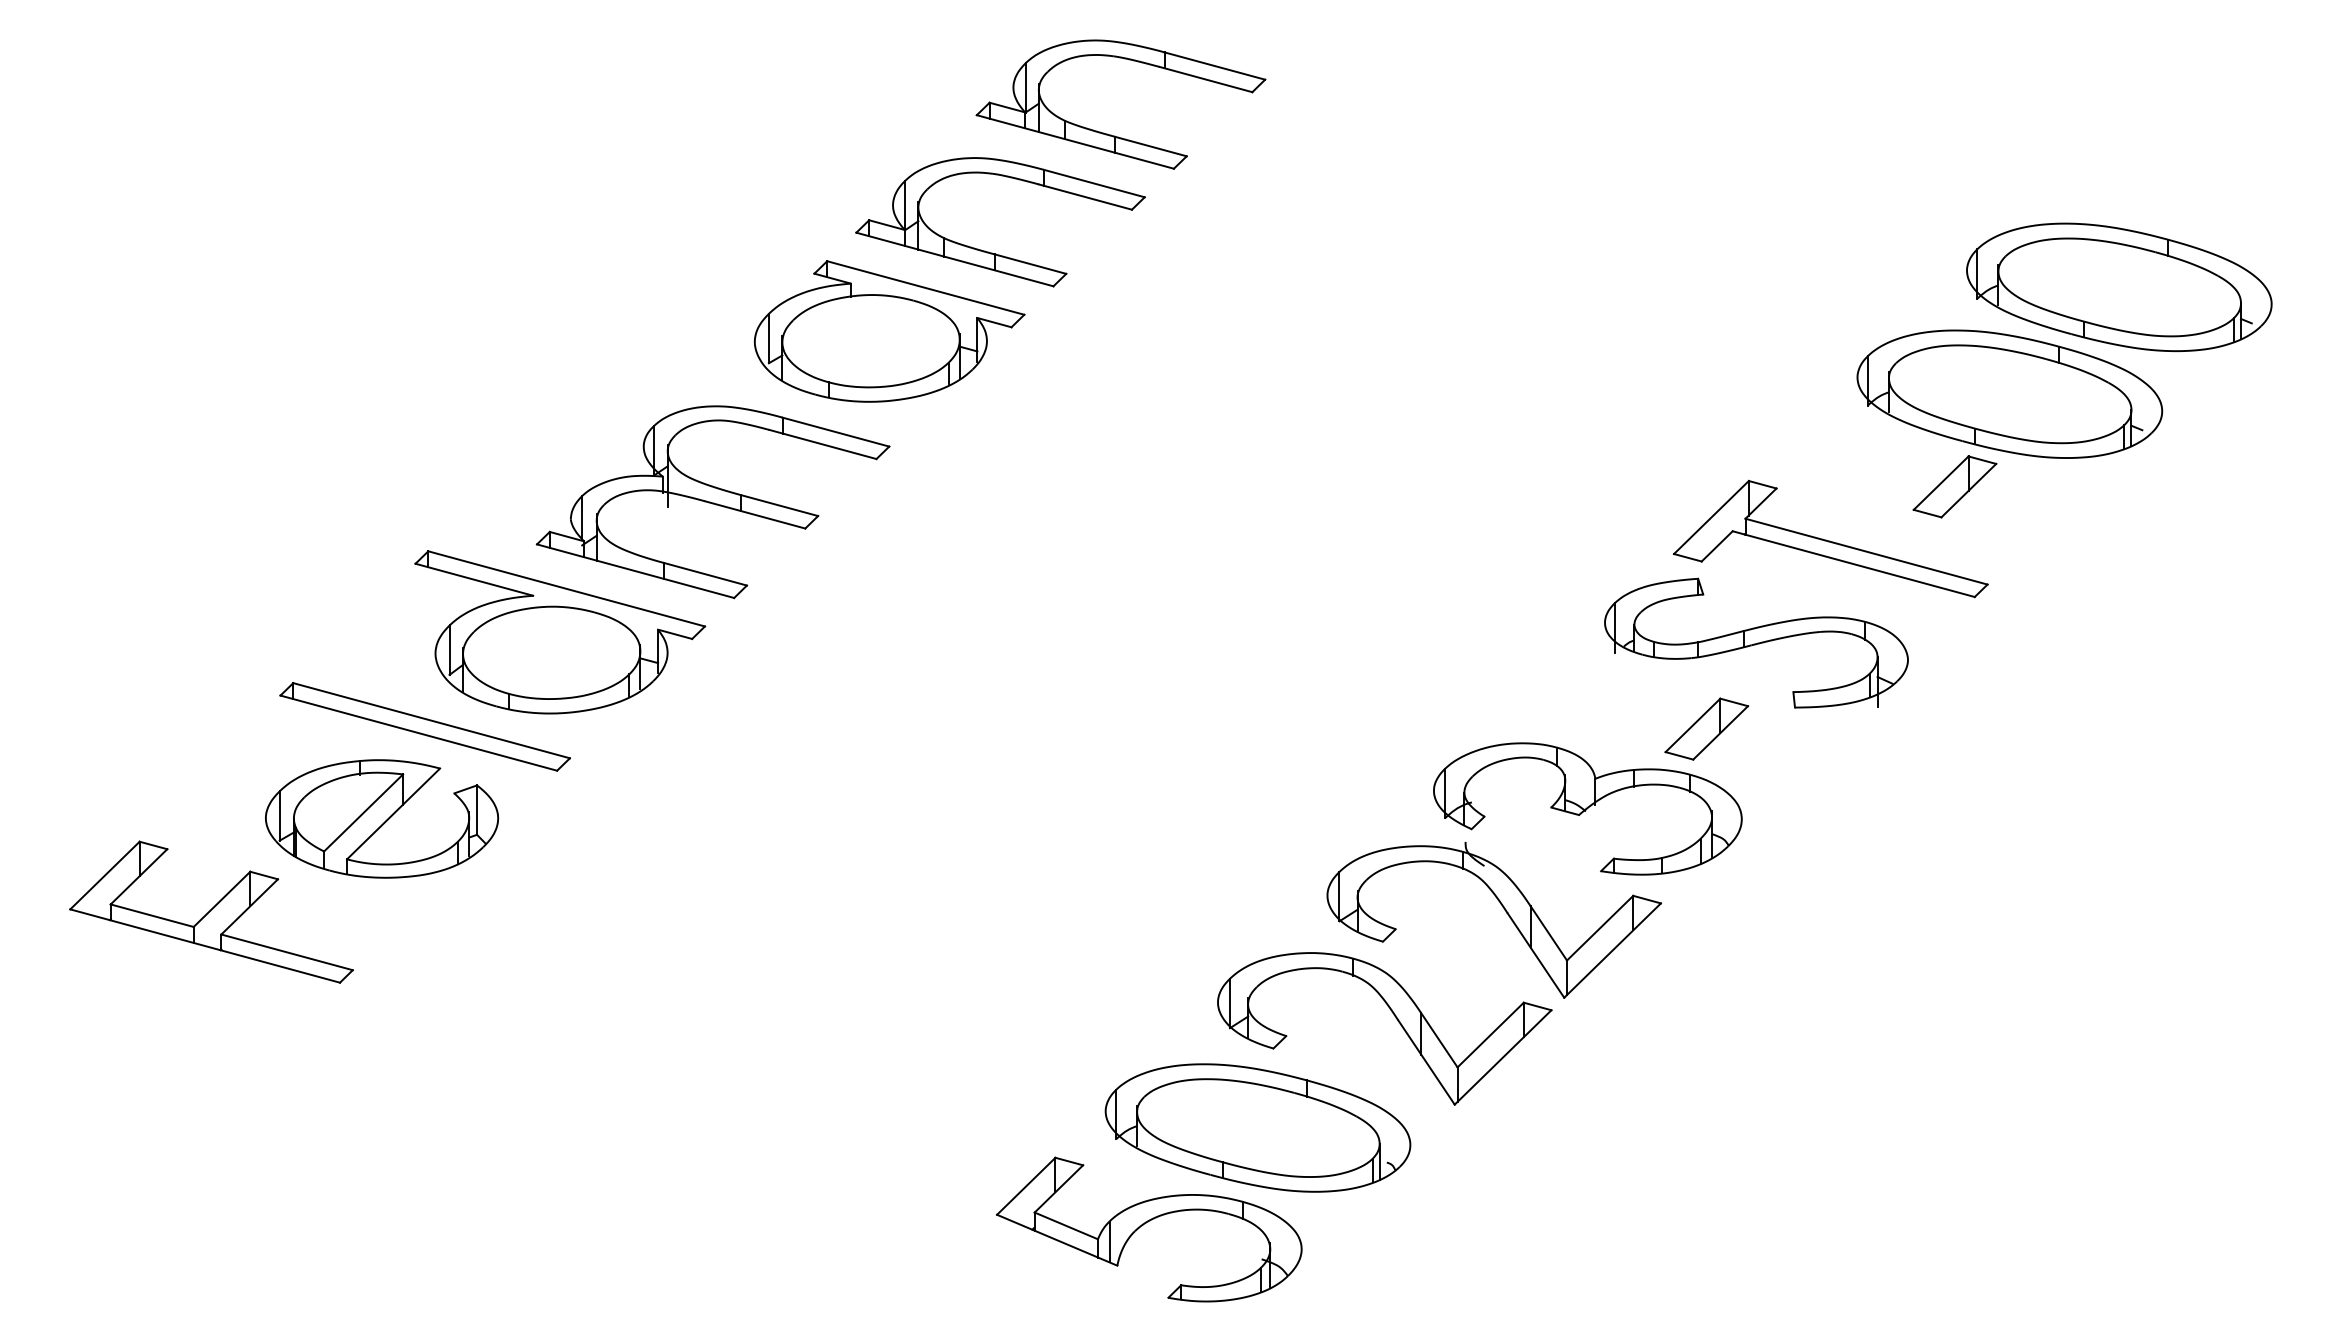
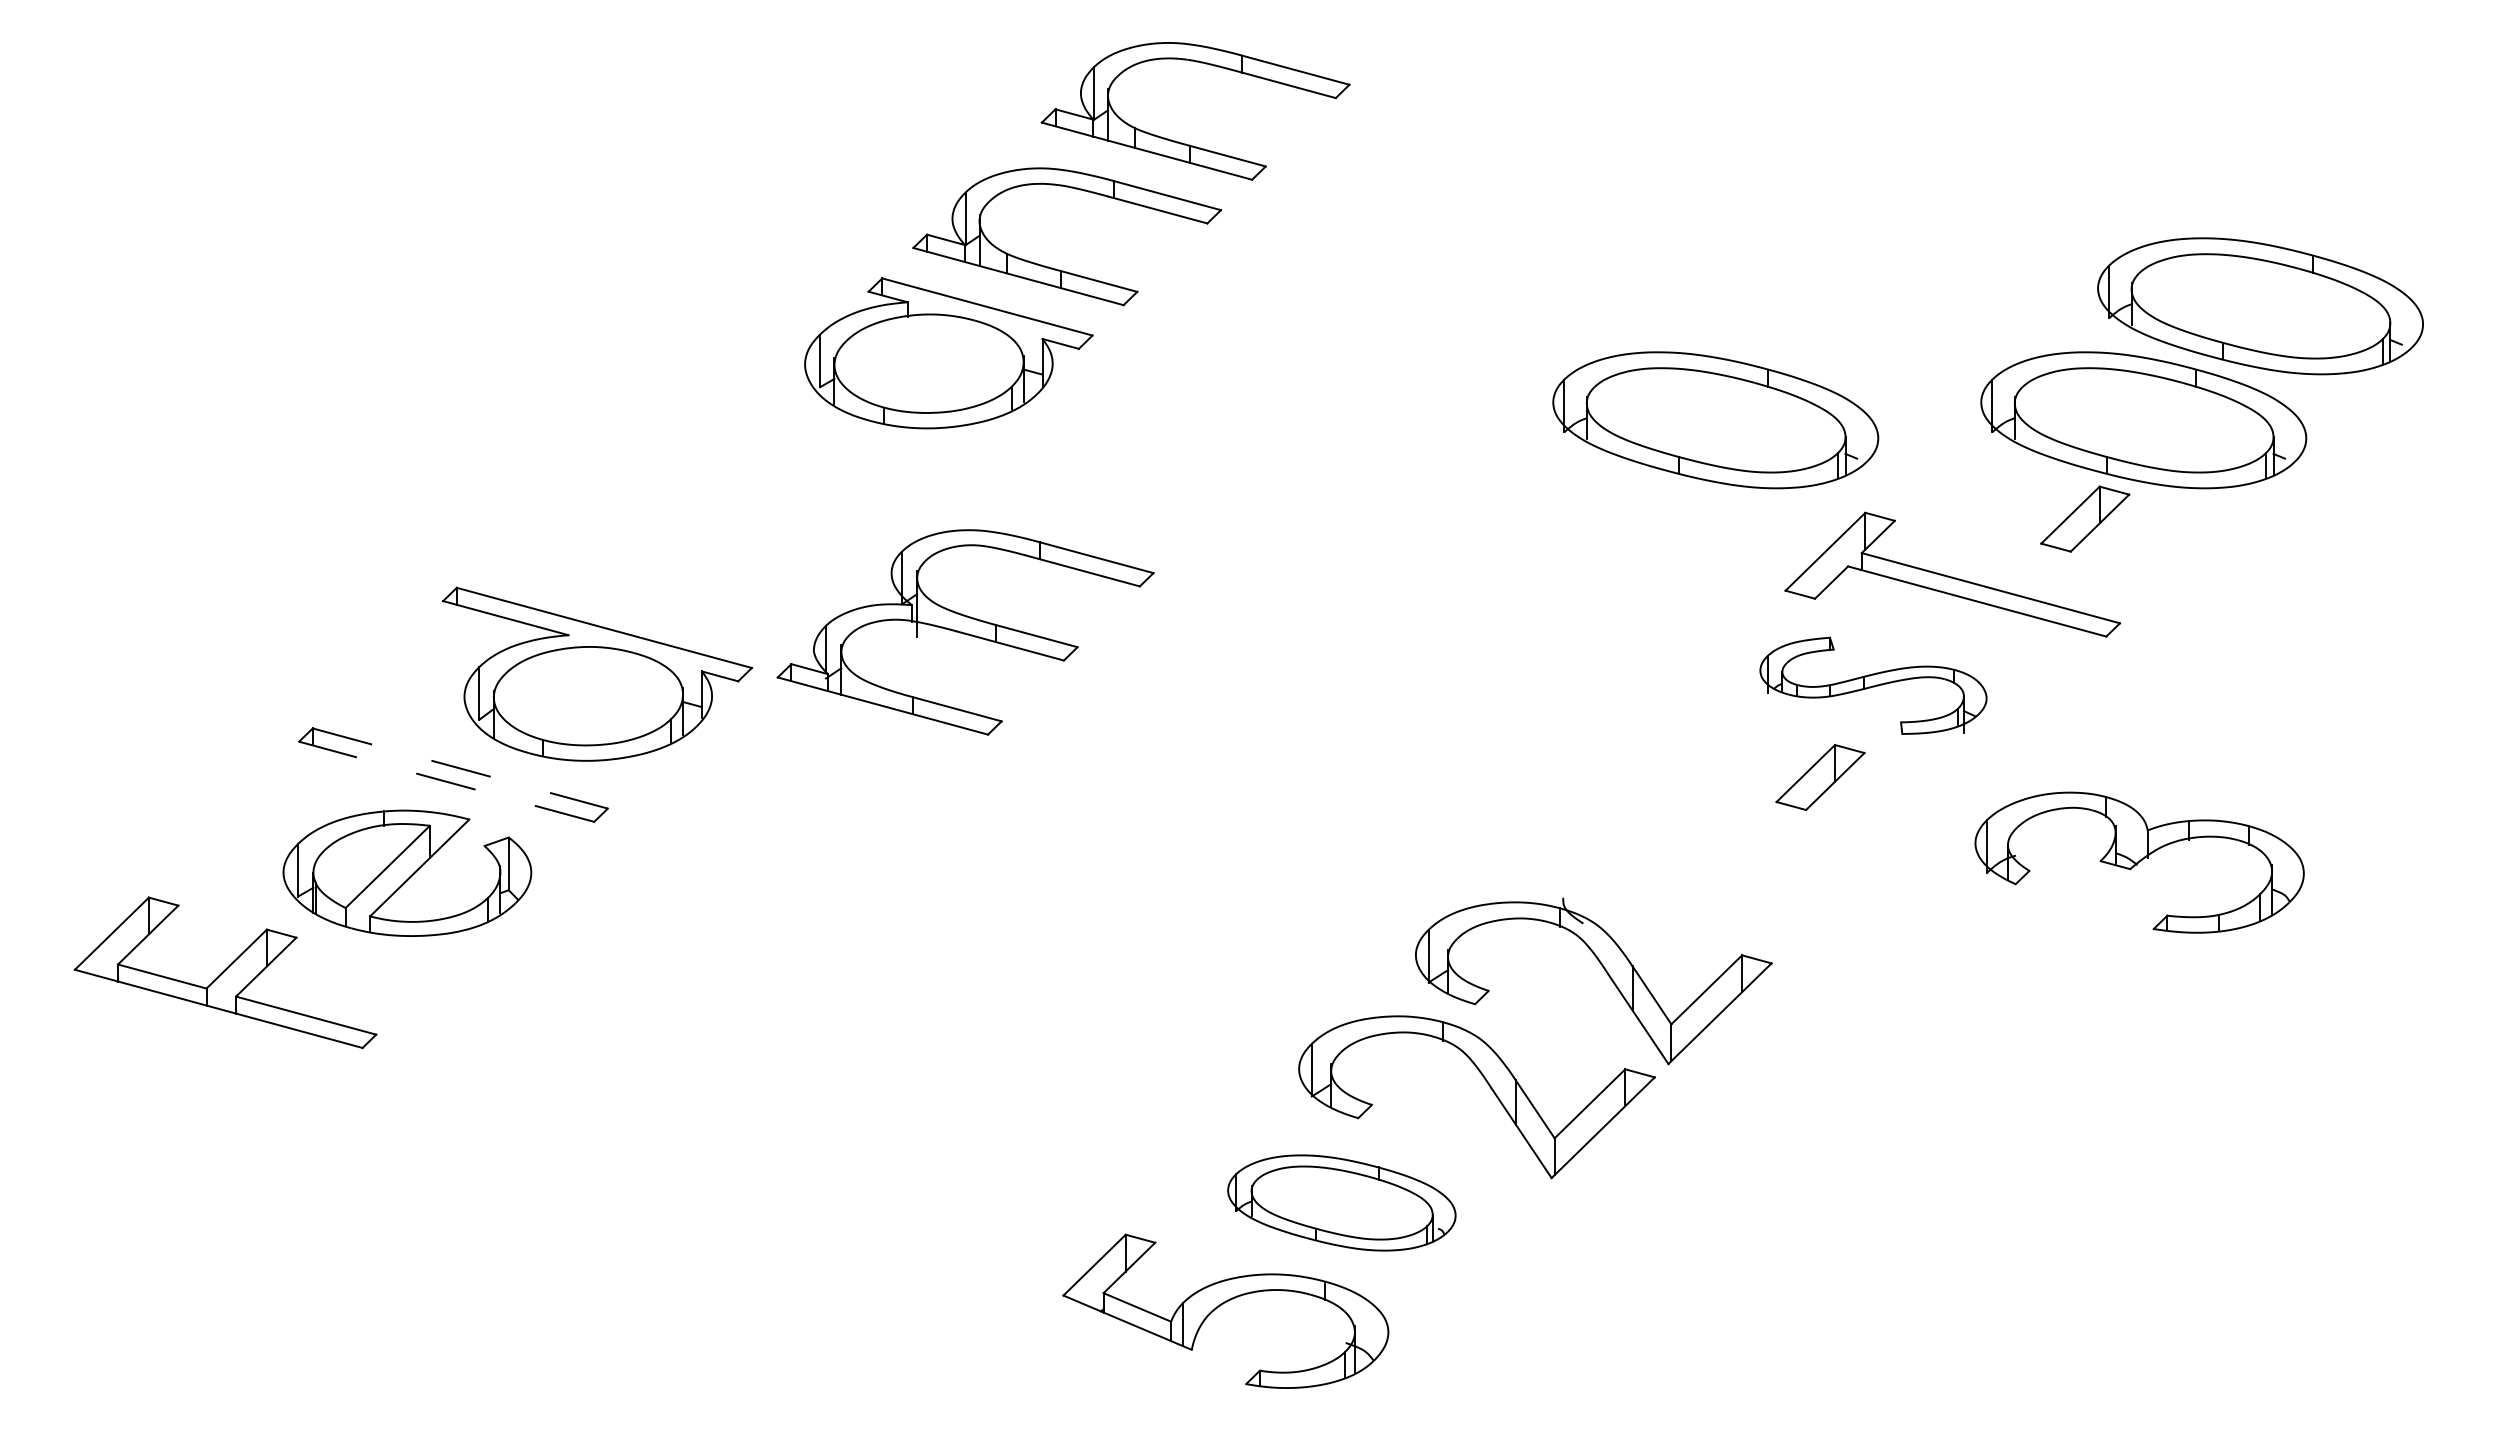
part: (1608, 394) -> (1715, 420), added
part: (713, 502) -> (965, 632), moved
part: (1756, 642) -> (1873, 685), size x0.7
line: (431, 720) -> (460, 768), solid -> dashed
line: (418, 732) -> (446, 781), solid -> dashed
part: (1587, 808) -> (2139, 862), moved
part: (1257, 1127) -> (1341, 1202), size x0.7

